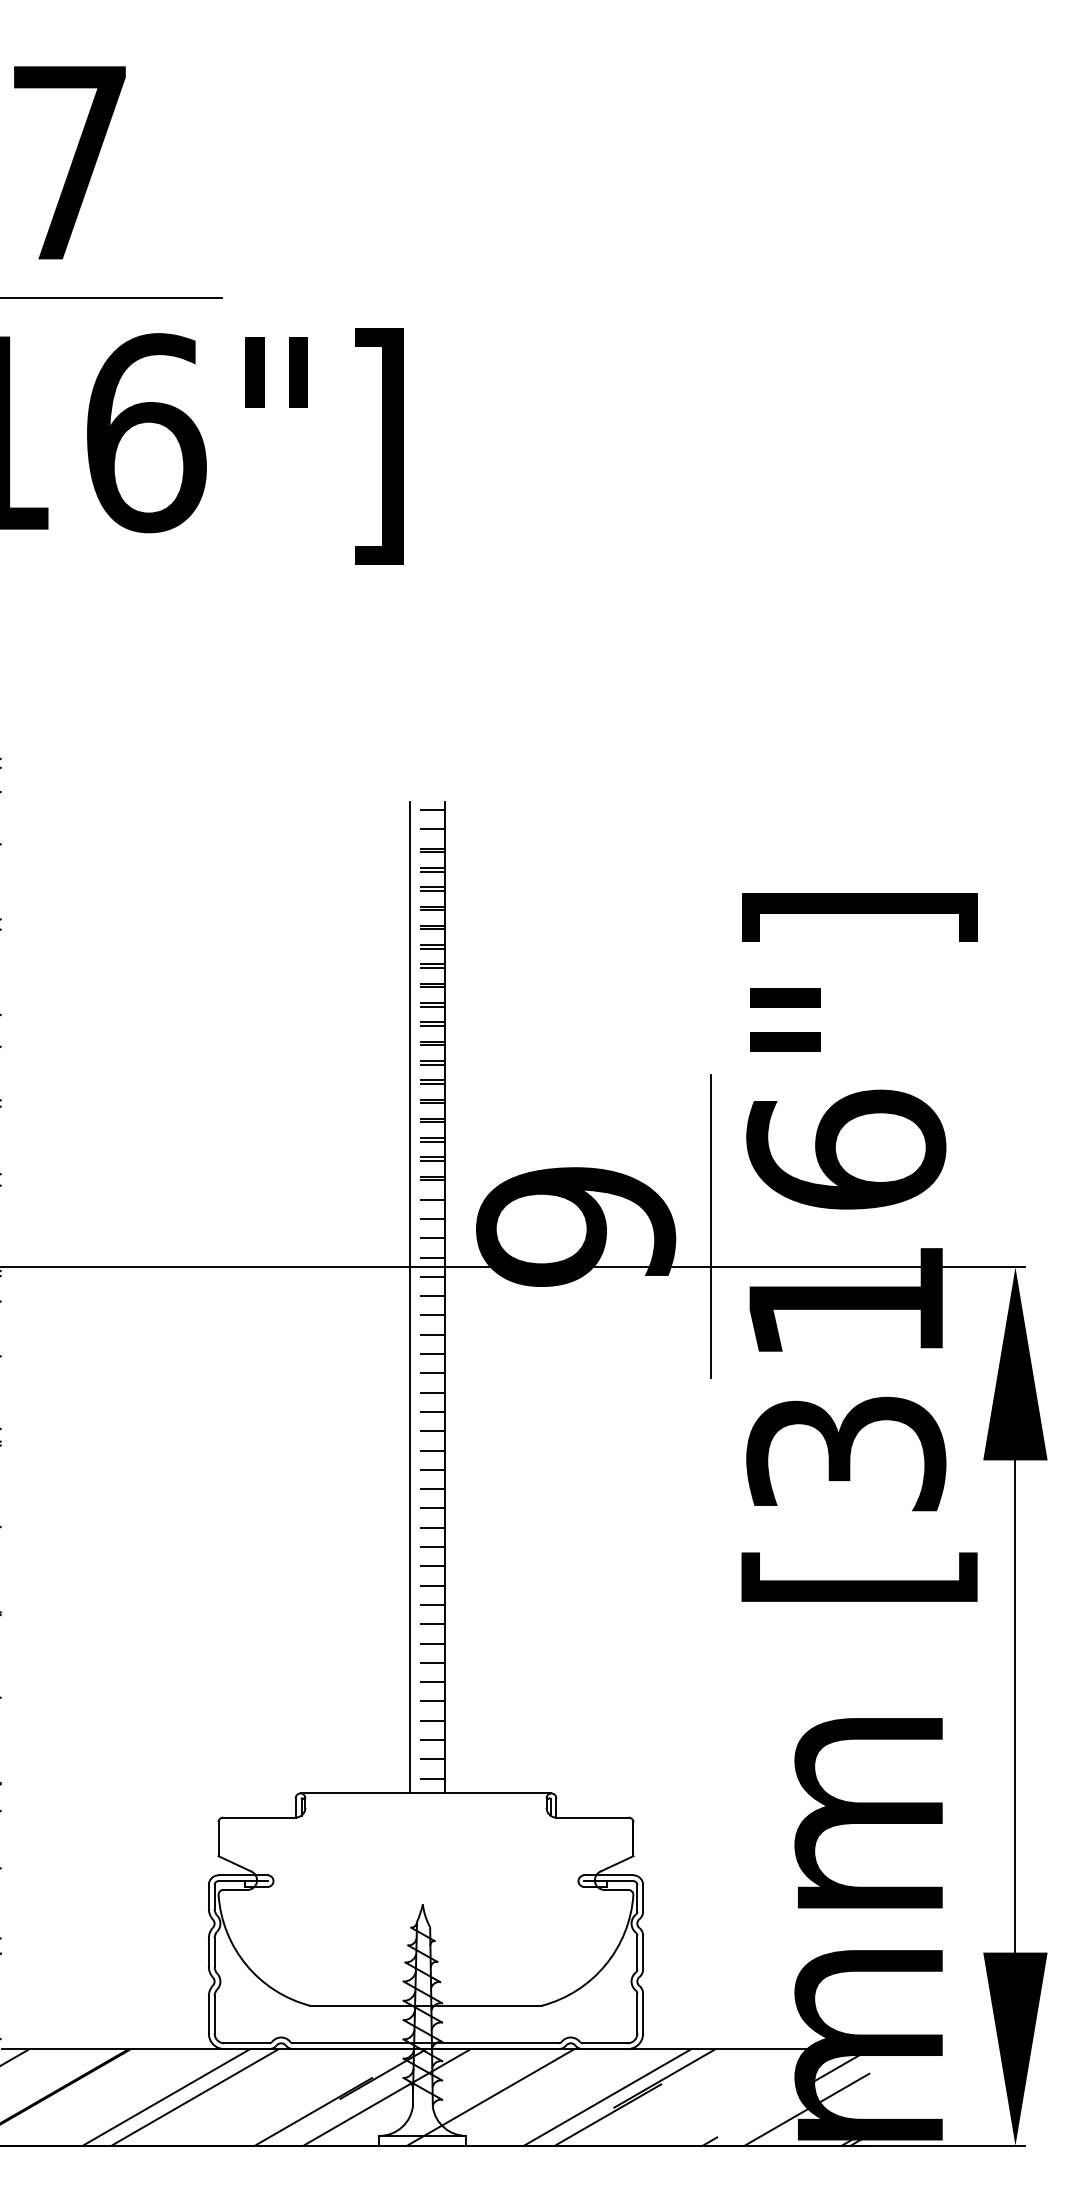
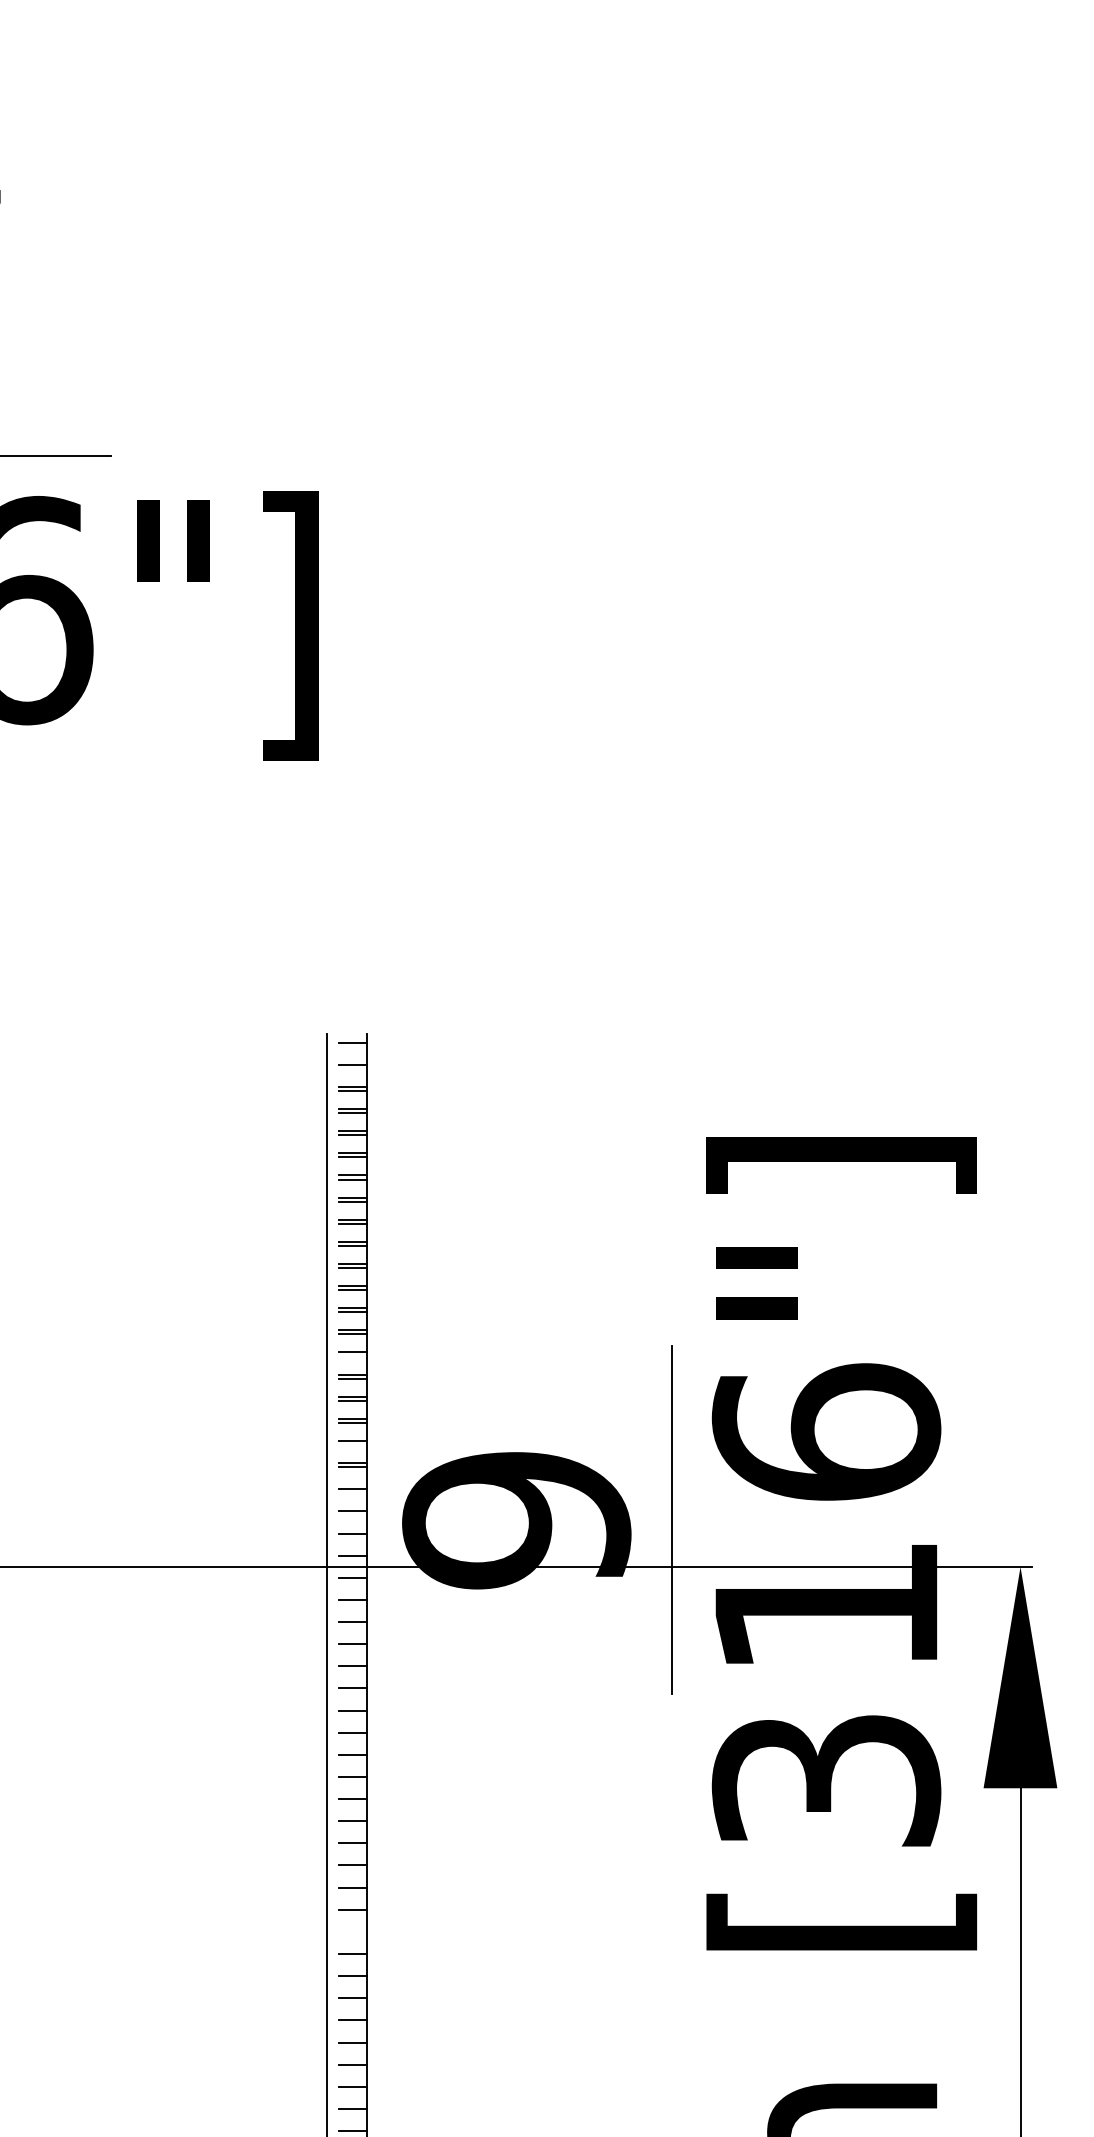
line: (432, 1083) -> (352, 1356), removed
line: (432, 1161) -> (352, 1445), removed
line: (432, 1585) -> (352, 1931), removed

